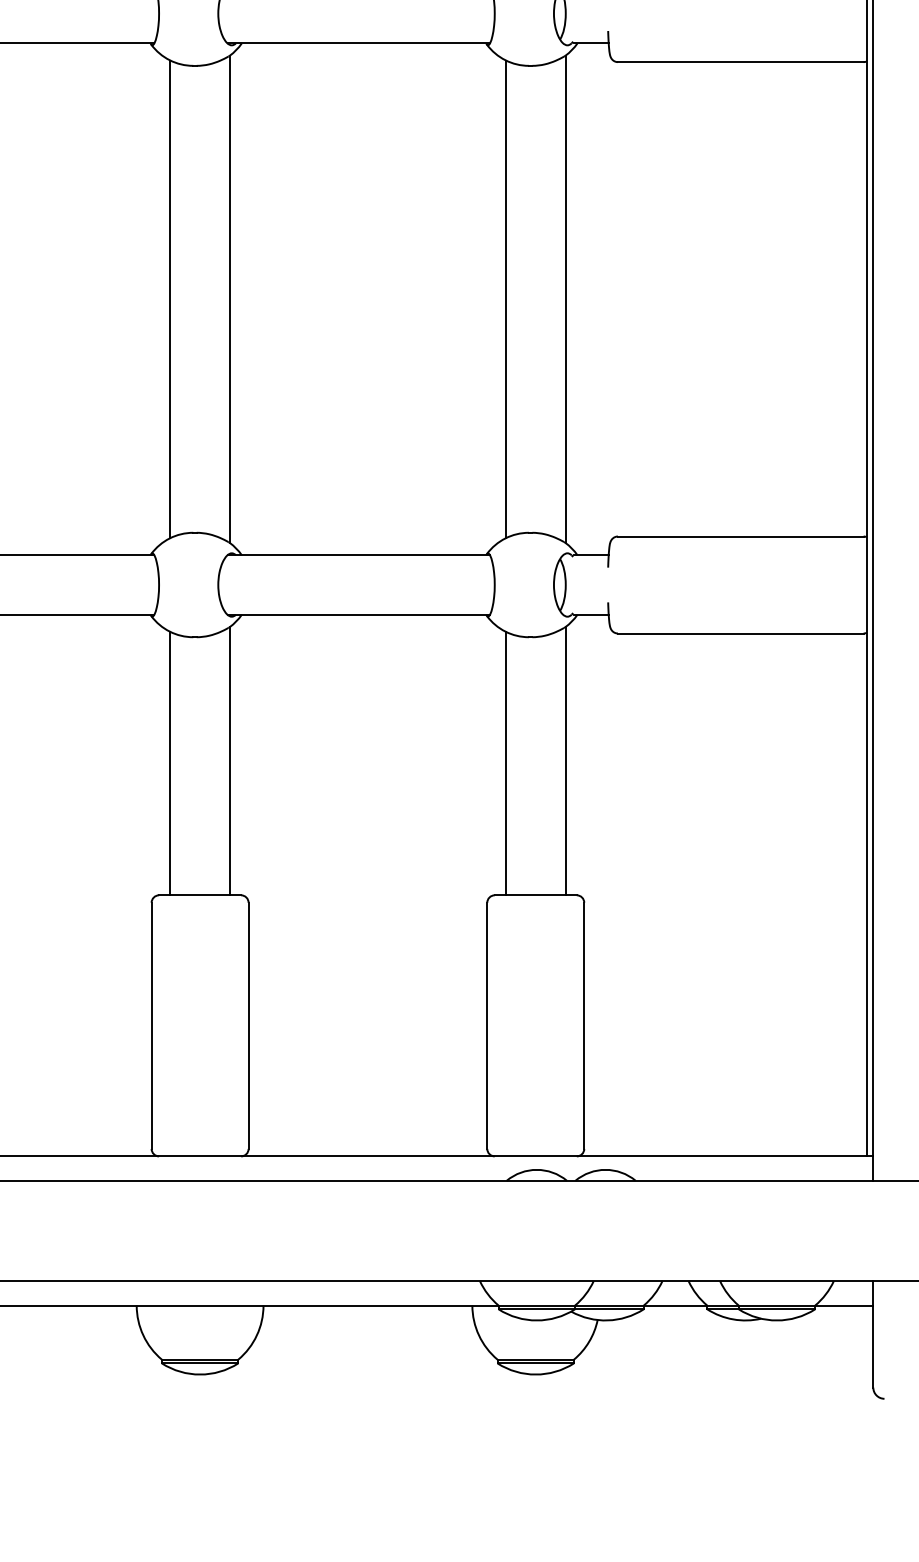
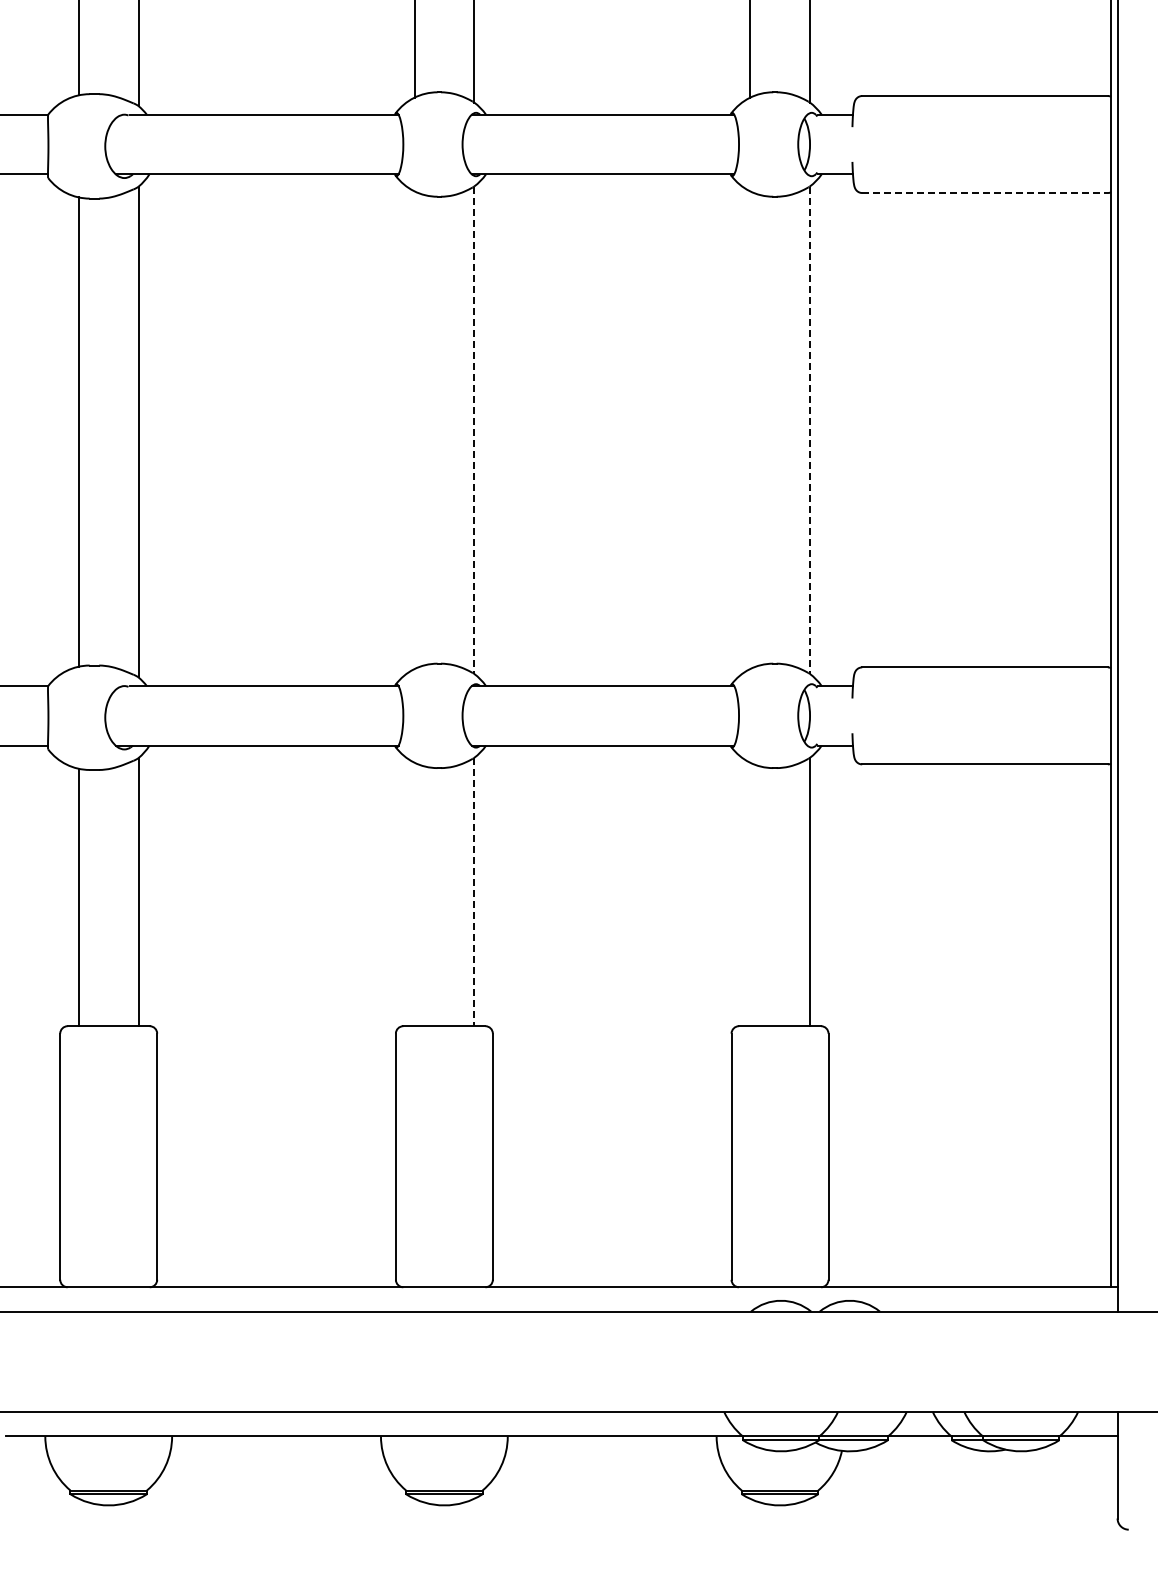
line: (741, 62) -> (985, 193), solid -> dashed
line: (170, 299) -> (414, 430), removed
line: (230, 299) -> (474, 430), solid -> dashed
line: (506, 299) -> (750, 430), removed
line: (565, 299) -> (809, 430), solid -> dashed
line: (230, 761) -> (474, 892), solid -> dashed
line: (170, 763) -> (414, 894), removed
line: (506, 763) -> (750, 894), removed

